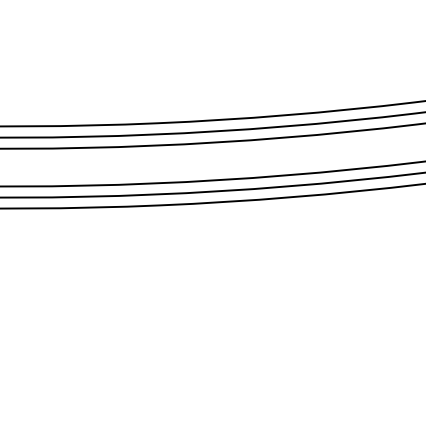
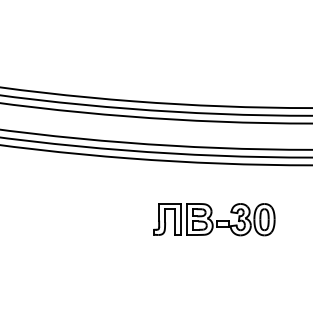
part: (293, 277) -> (214, 219), added

